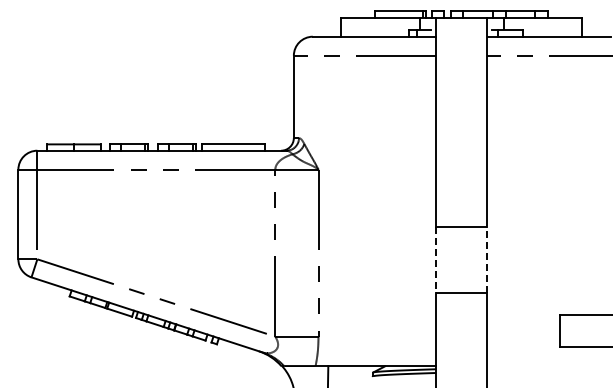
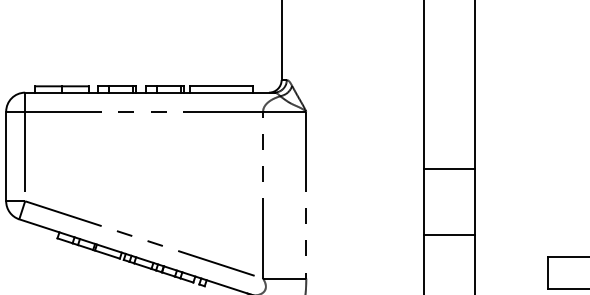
line: (487, 259) -> (475, 201), dashed -> solid
line: (436, 260) -> (424, 202), dashed -> solid

